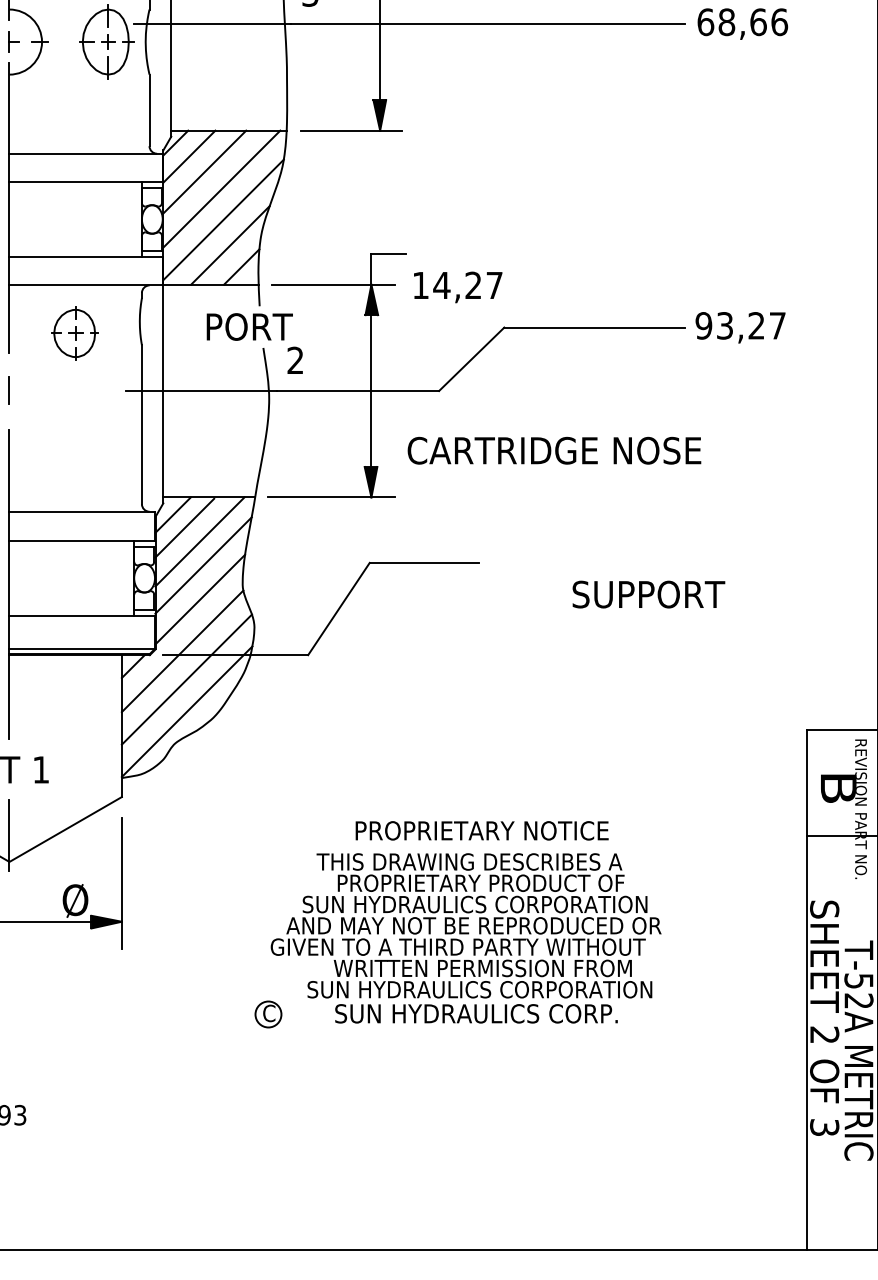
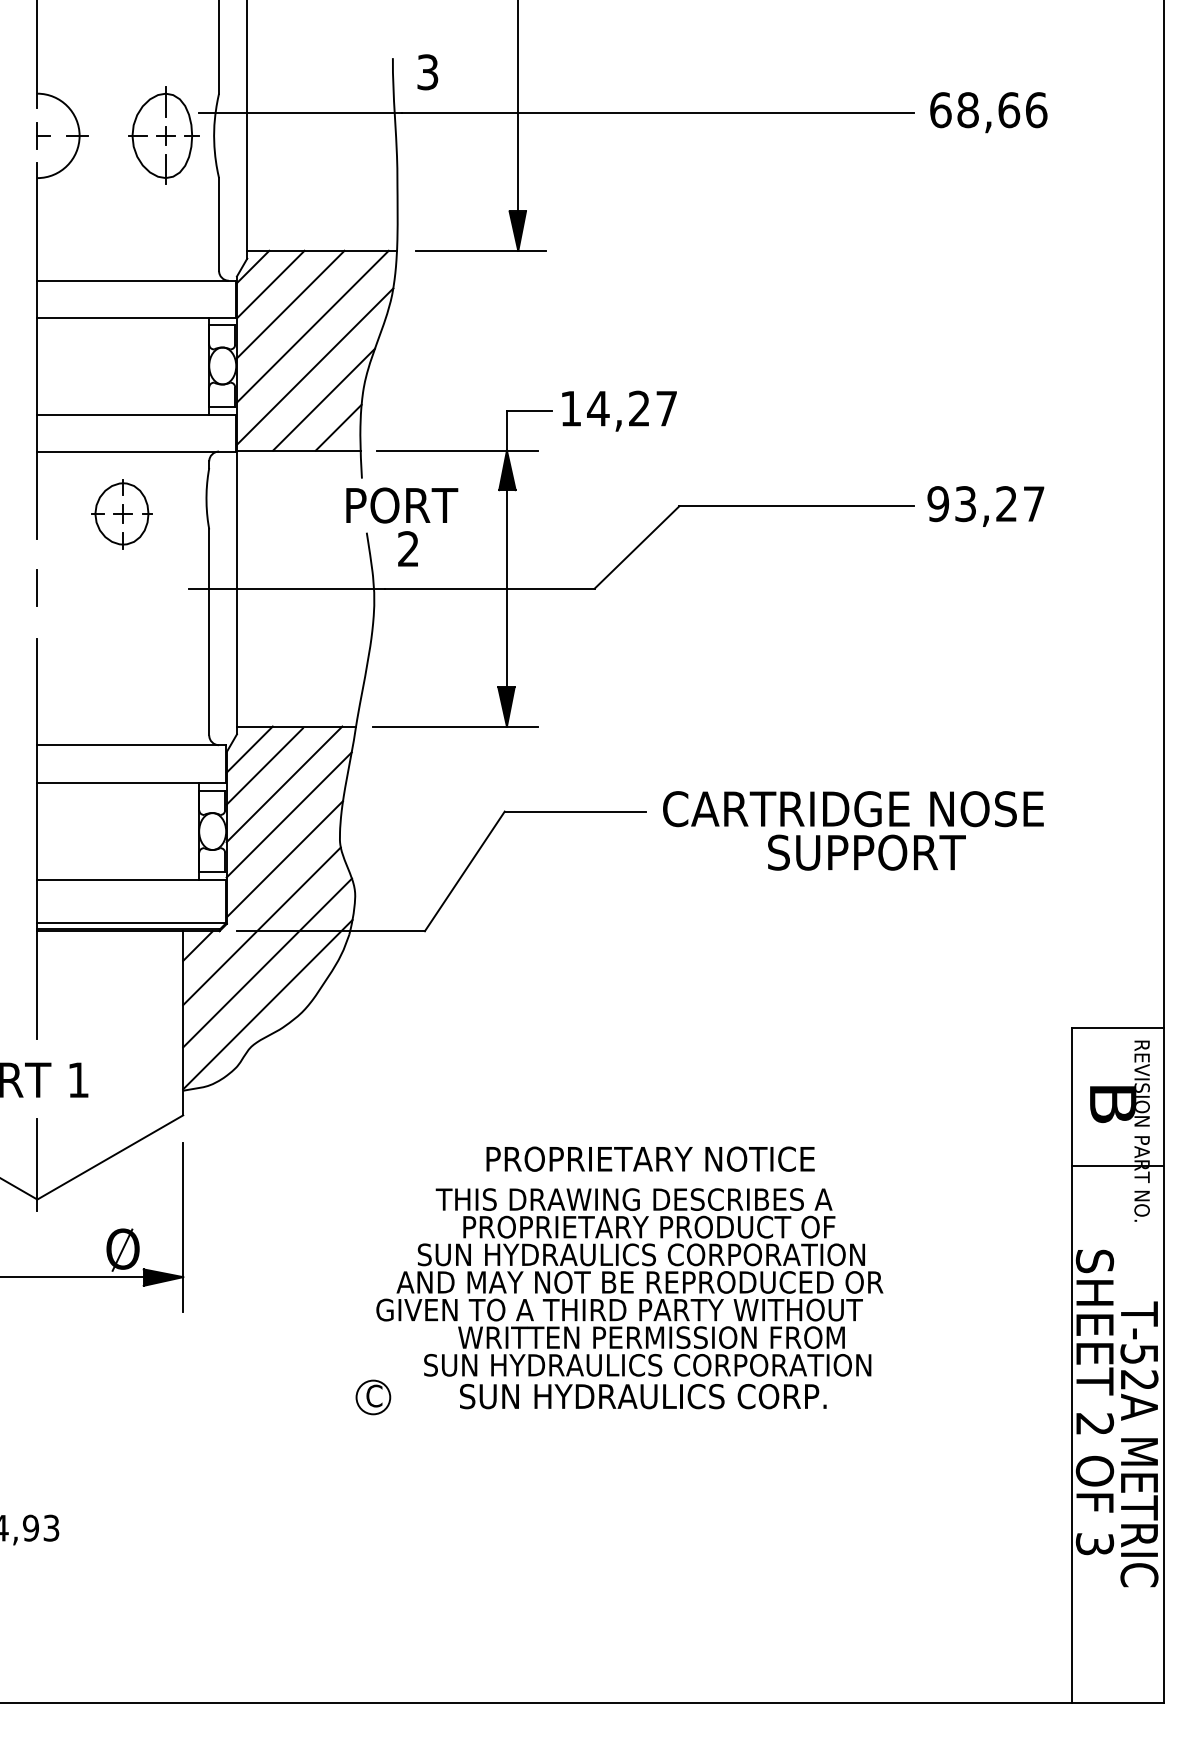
text: (458, 286) -> (619, 410), moved
text: (250, 326) -> (402, 505), moved
text: (554, 451) -> (853, 809), moved

